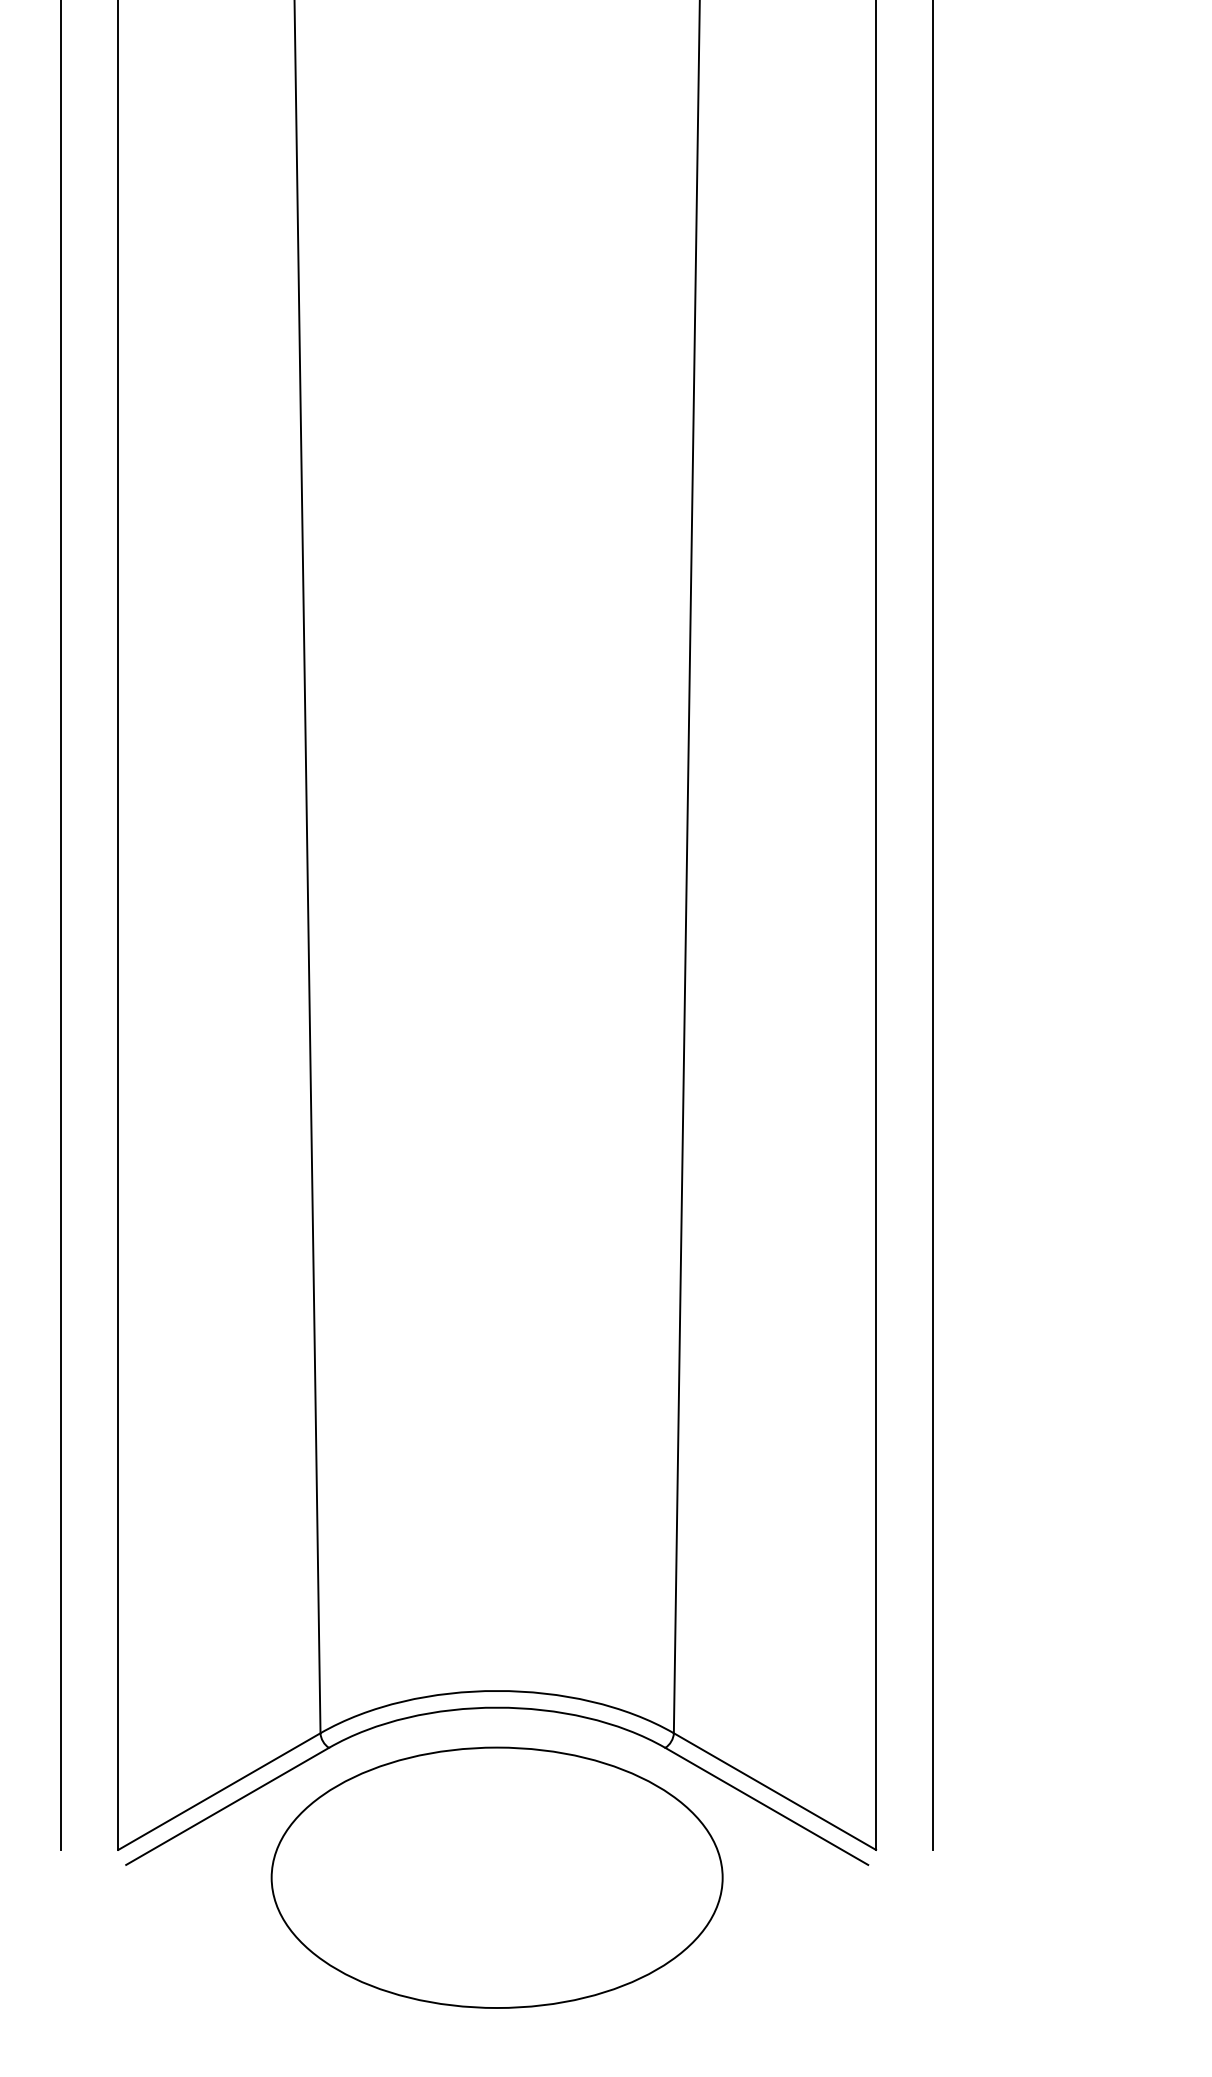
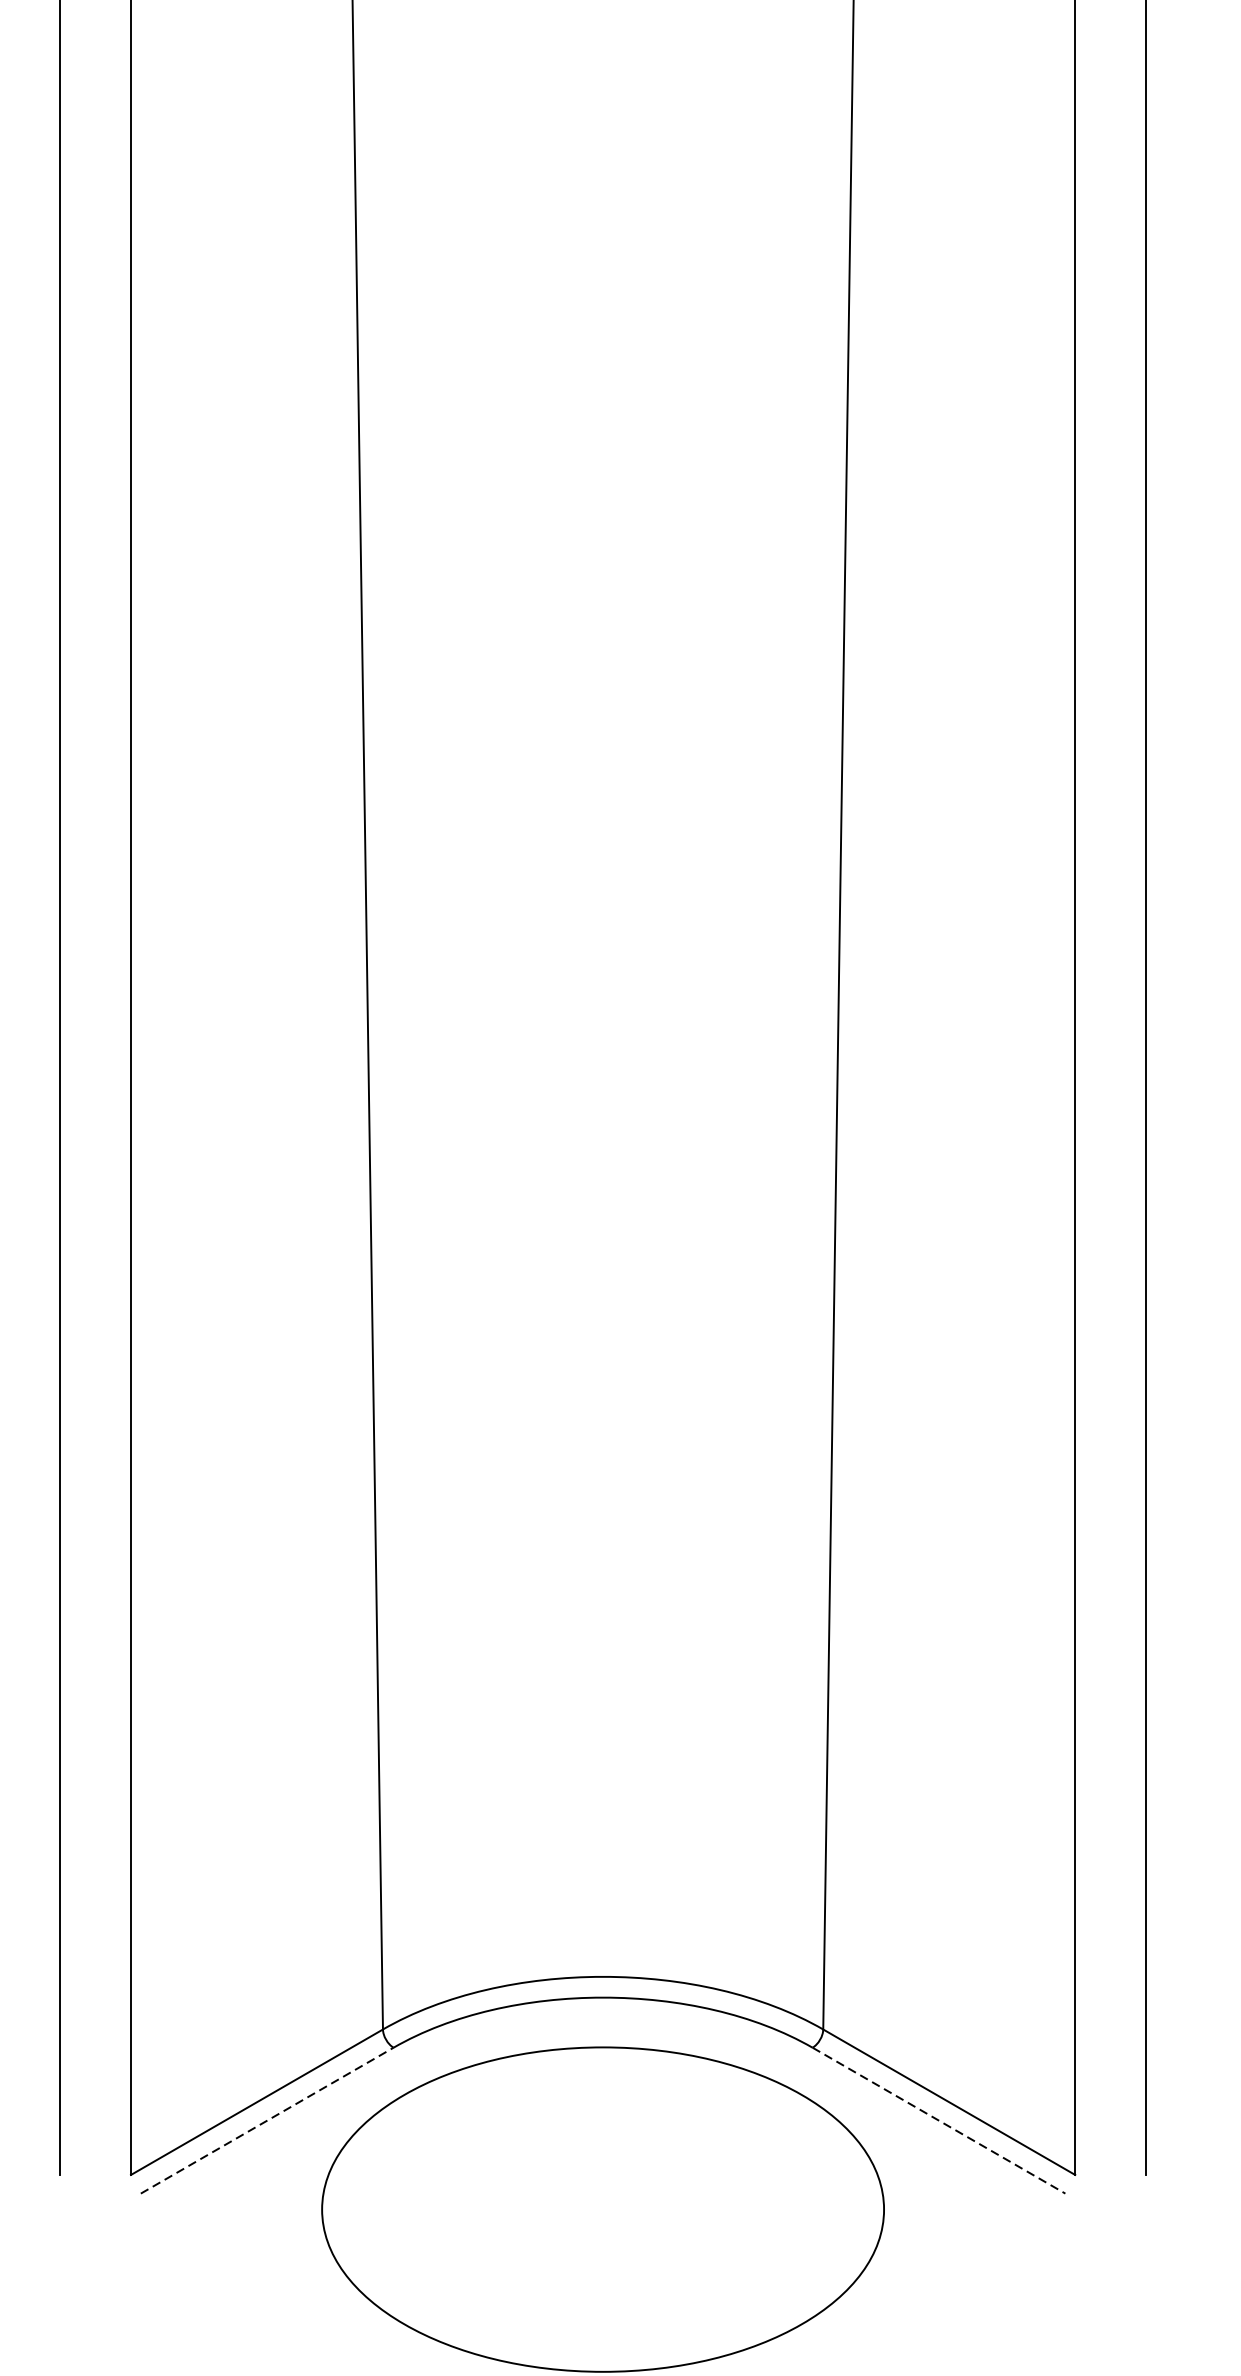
line: (228, 1806) -> (268, 2120), solid -> dashed
line: (767, 1806) -> (939, 2120), solid -> dashed

